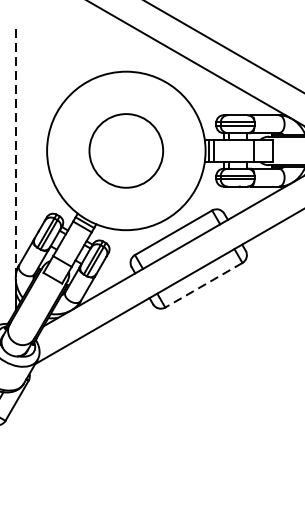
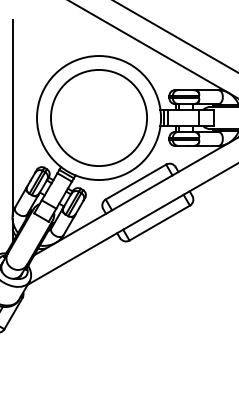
line: (15, 150) -> (12, 117), dashed -> solid
circle: (125, 150) -> (98, 117), size x1.67
line: (203, 285) -> (159, 223), dashed -> solid

